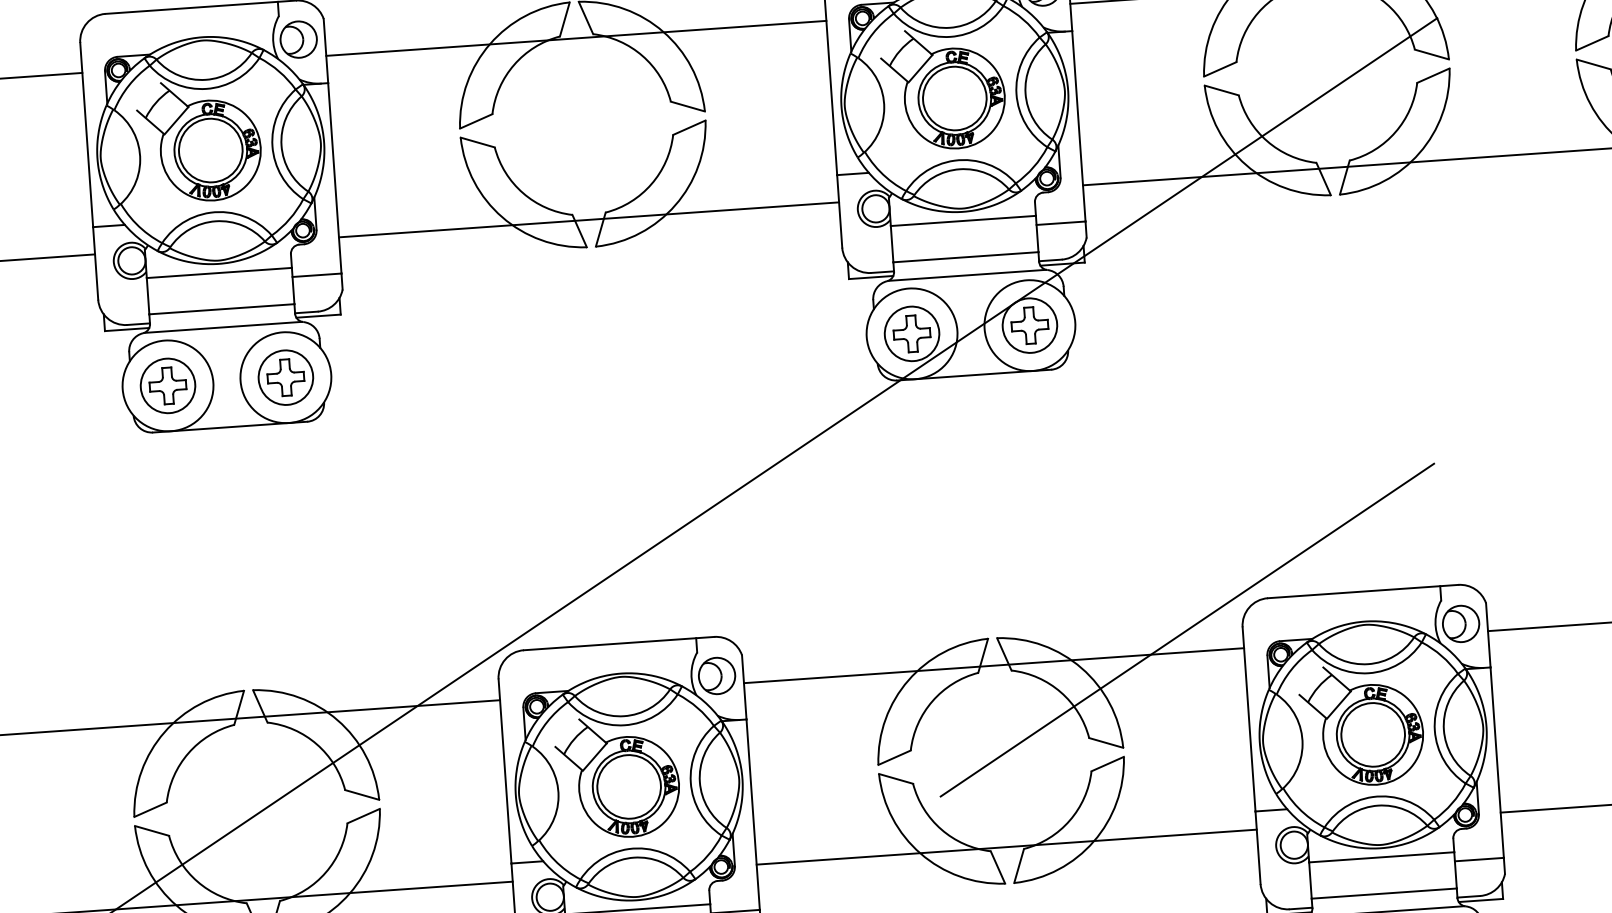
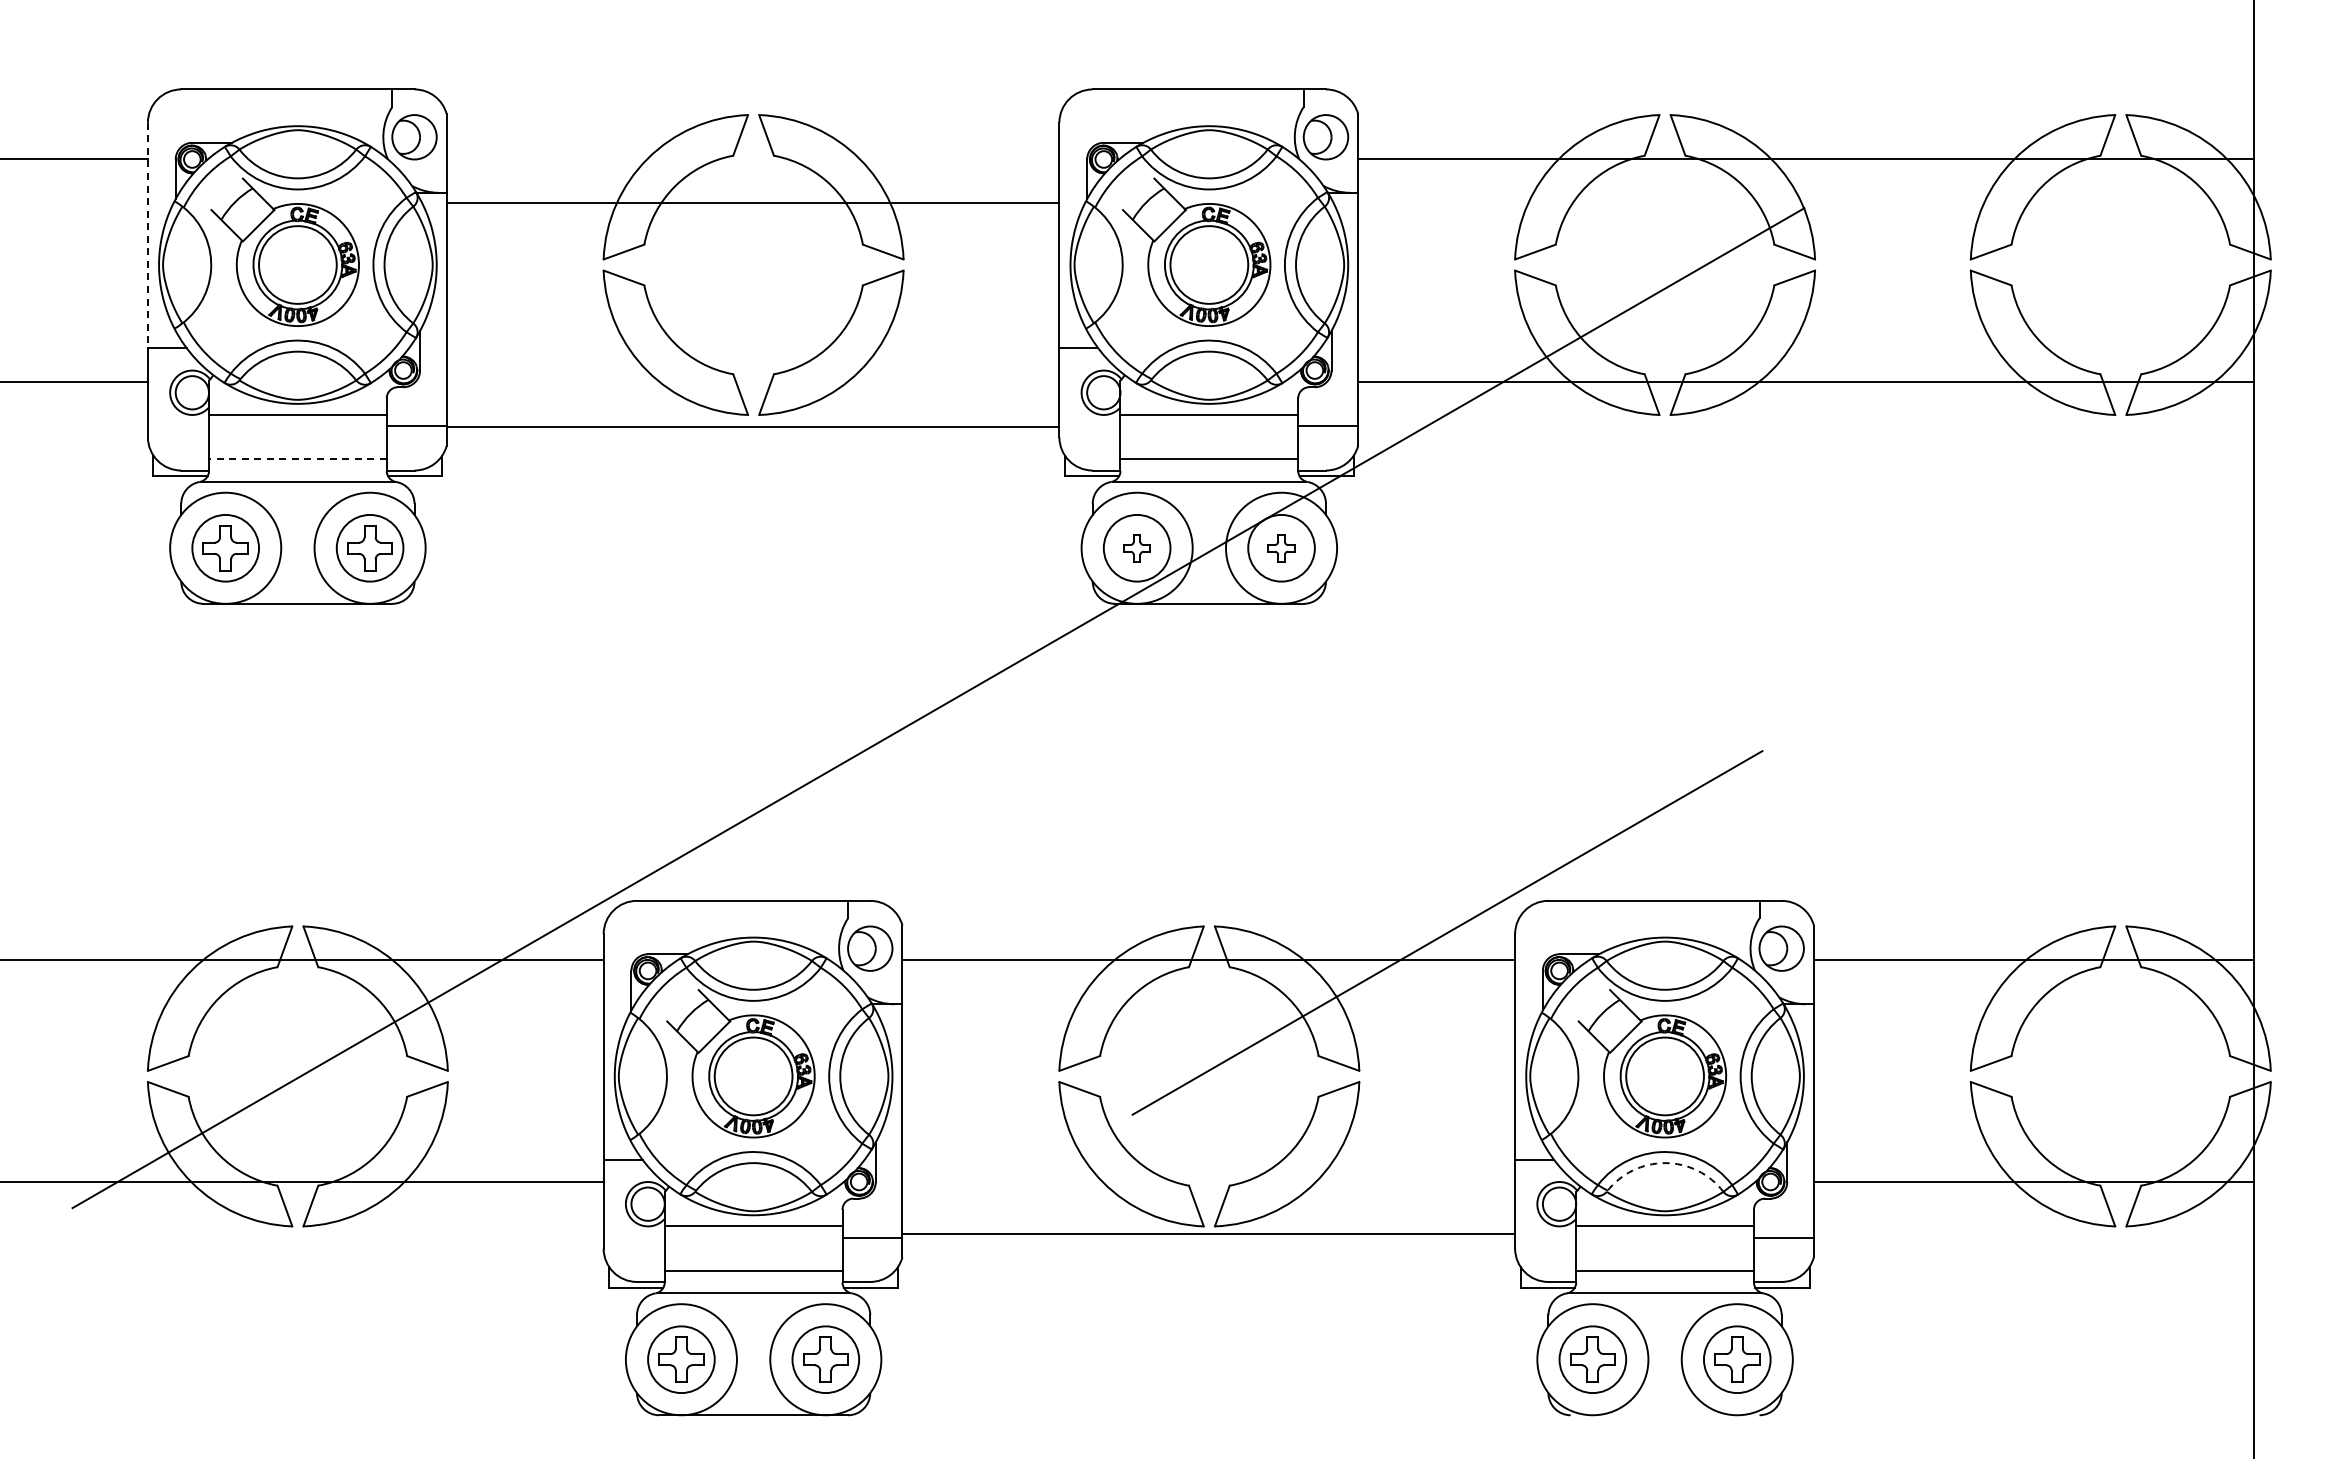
line: (575, 38) -> (752, 203), moved
line: (86, 135) -> (147, 235), solid -> dashed
line: (588, 219) -> (752, 426), moved
line: (221, 309) -> (297, 459), solid -> dashed
part: (1029, 325) -> (1281, 548), size x0.6
part: (911, 334) -> (1136, 548), size x0.6
arc: (1378, 805) -> (1665, 1163), solid -> dashed
line: (1006, 847) -> (1208, 1234), moved

